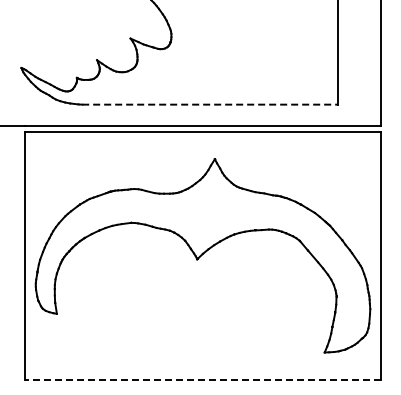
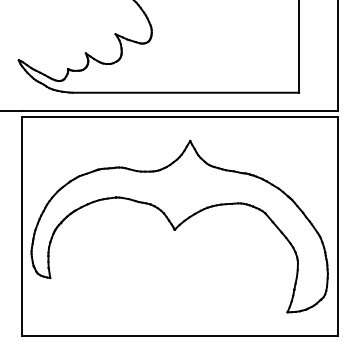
line: (210, 104) -> (186, 92), dashed -> solid
line: (202, 379) -> (179, 336), dashed -> solid

